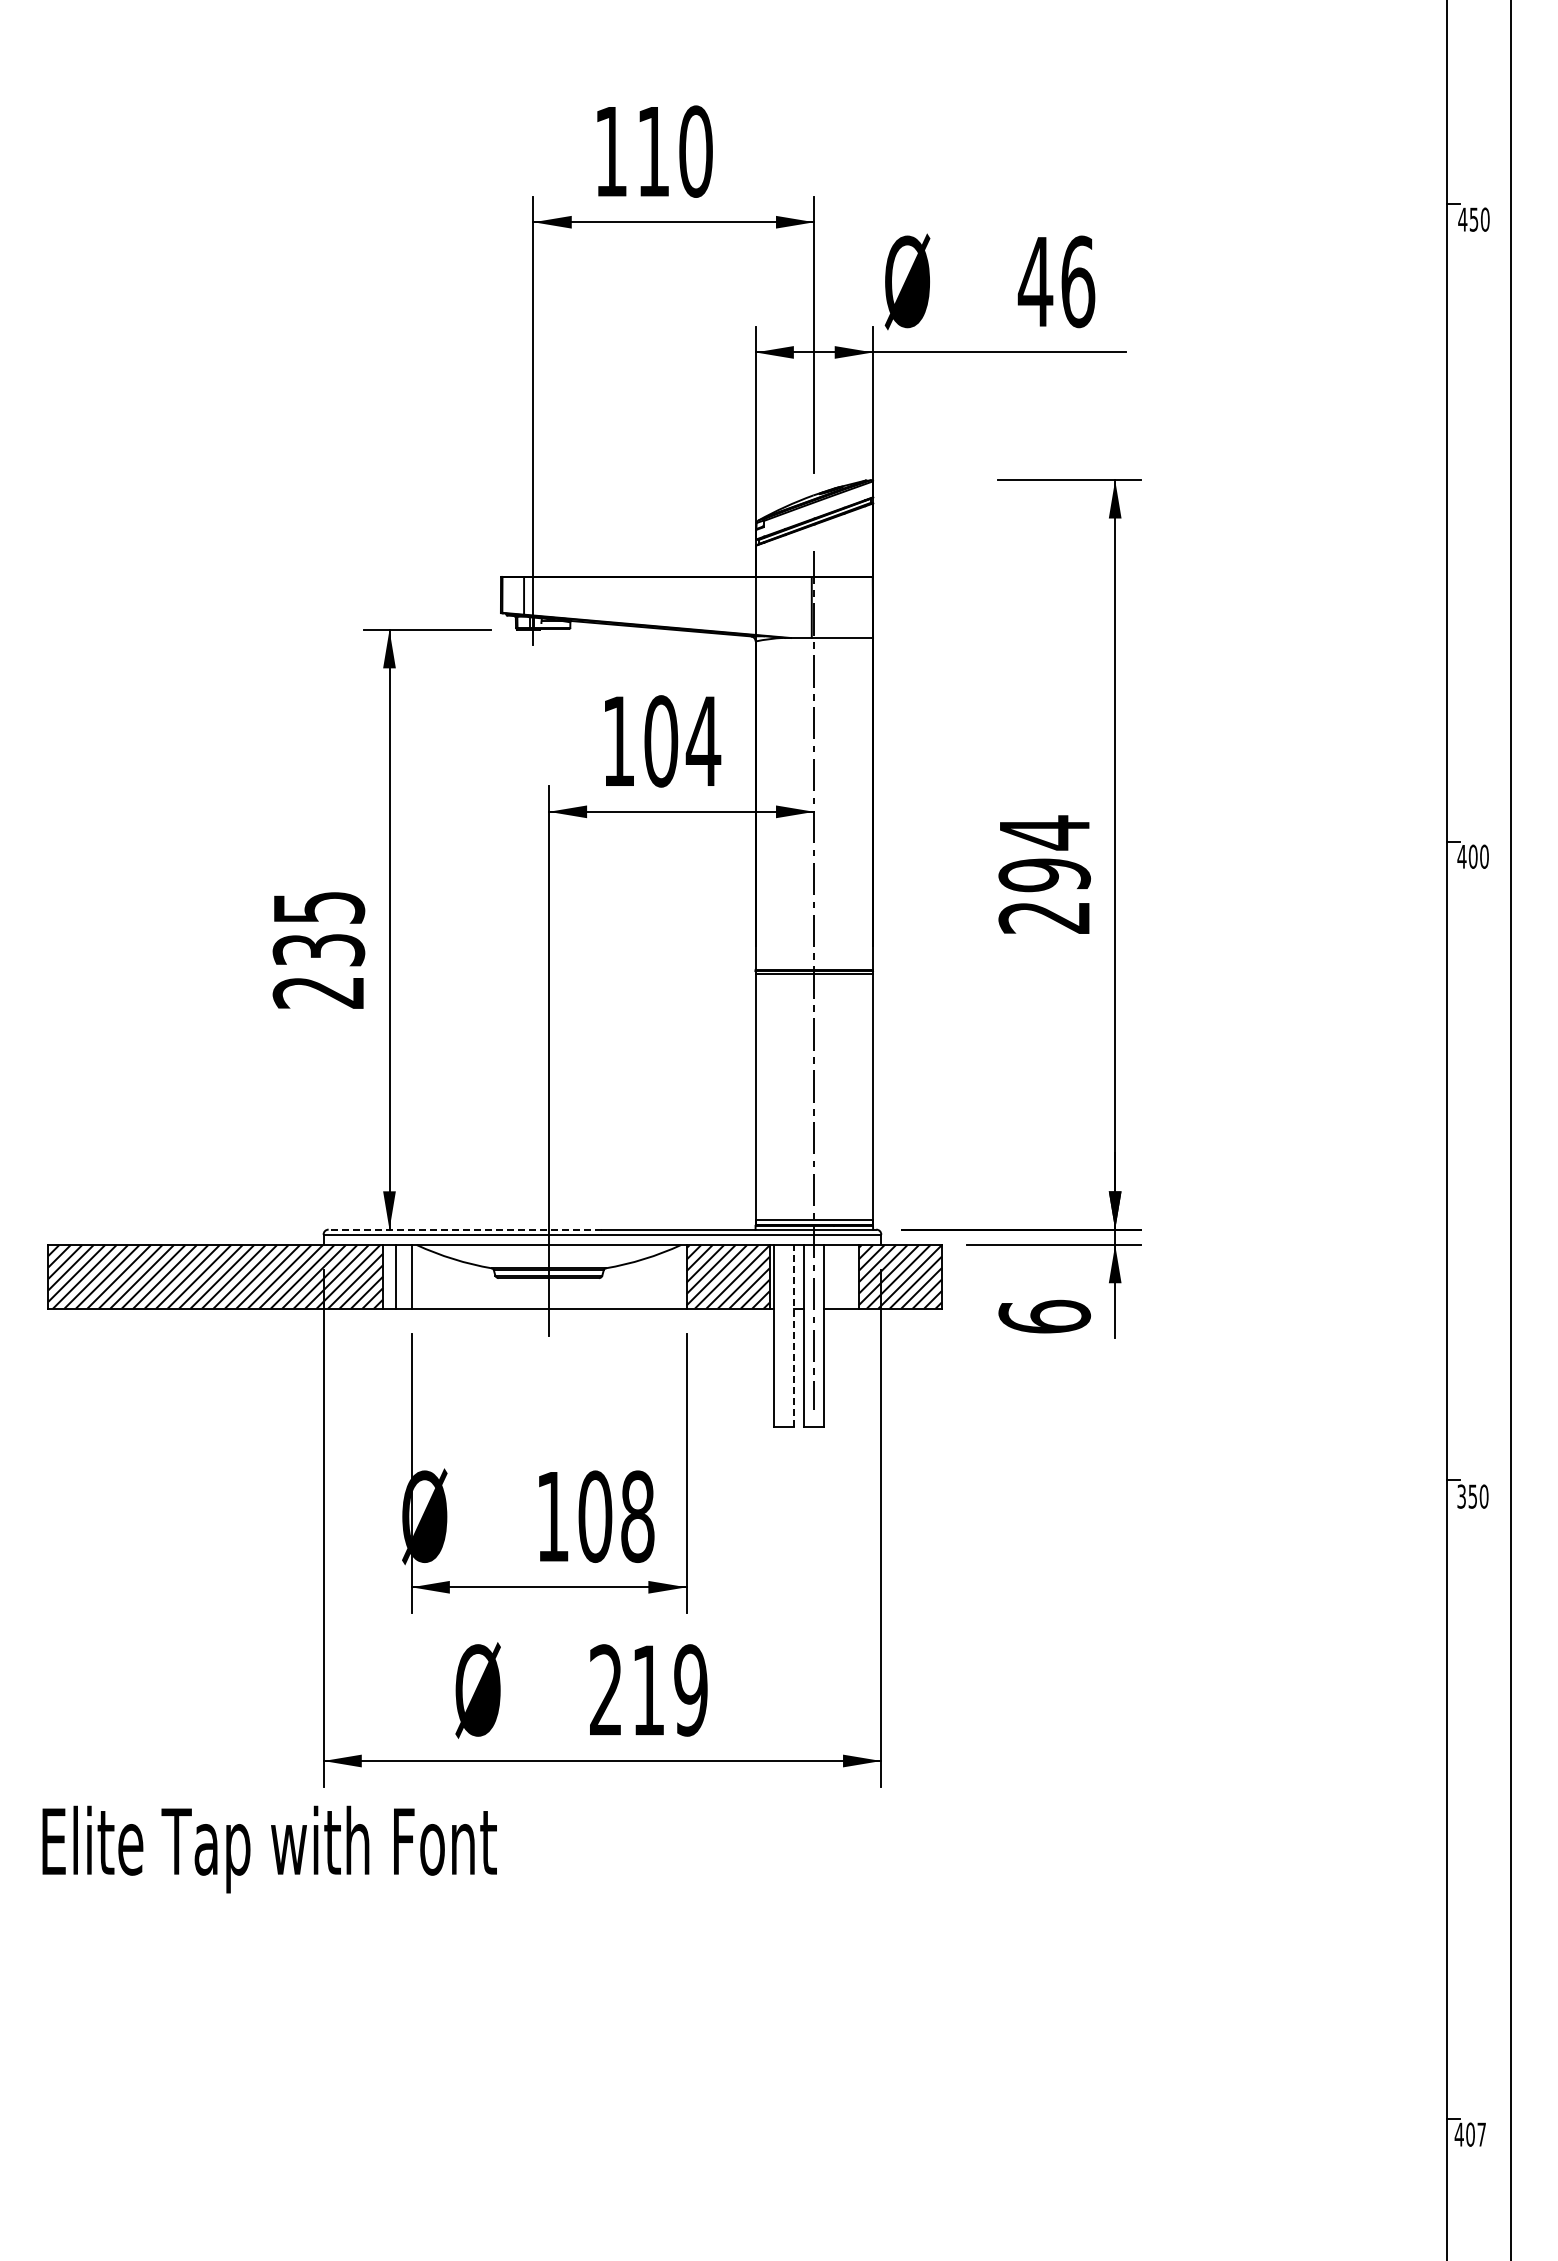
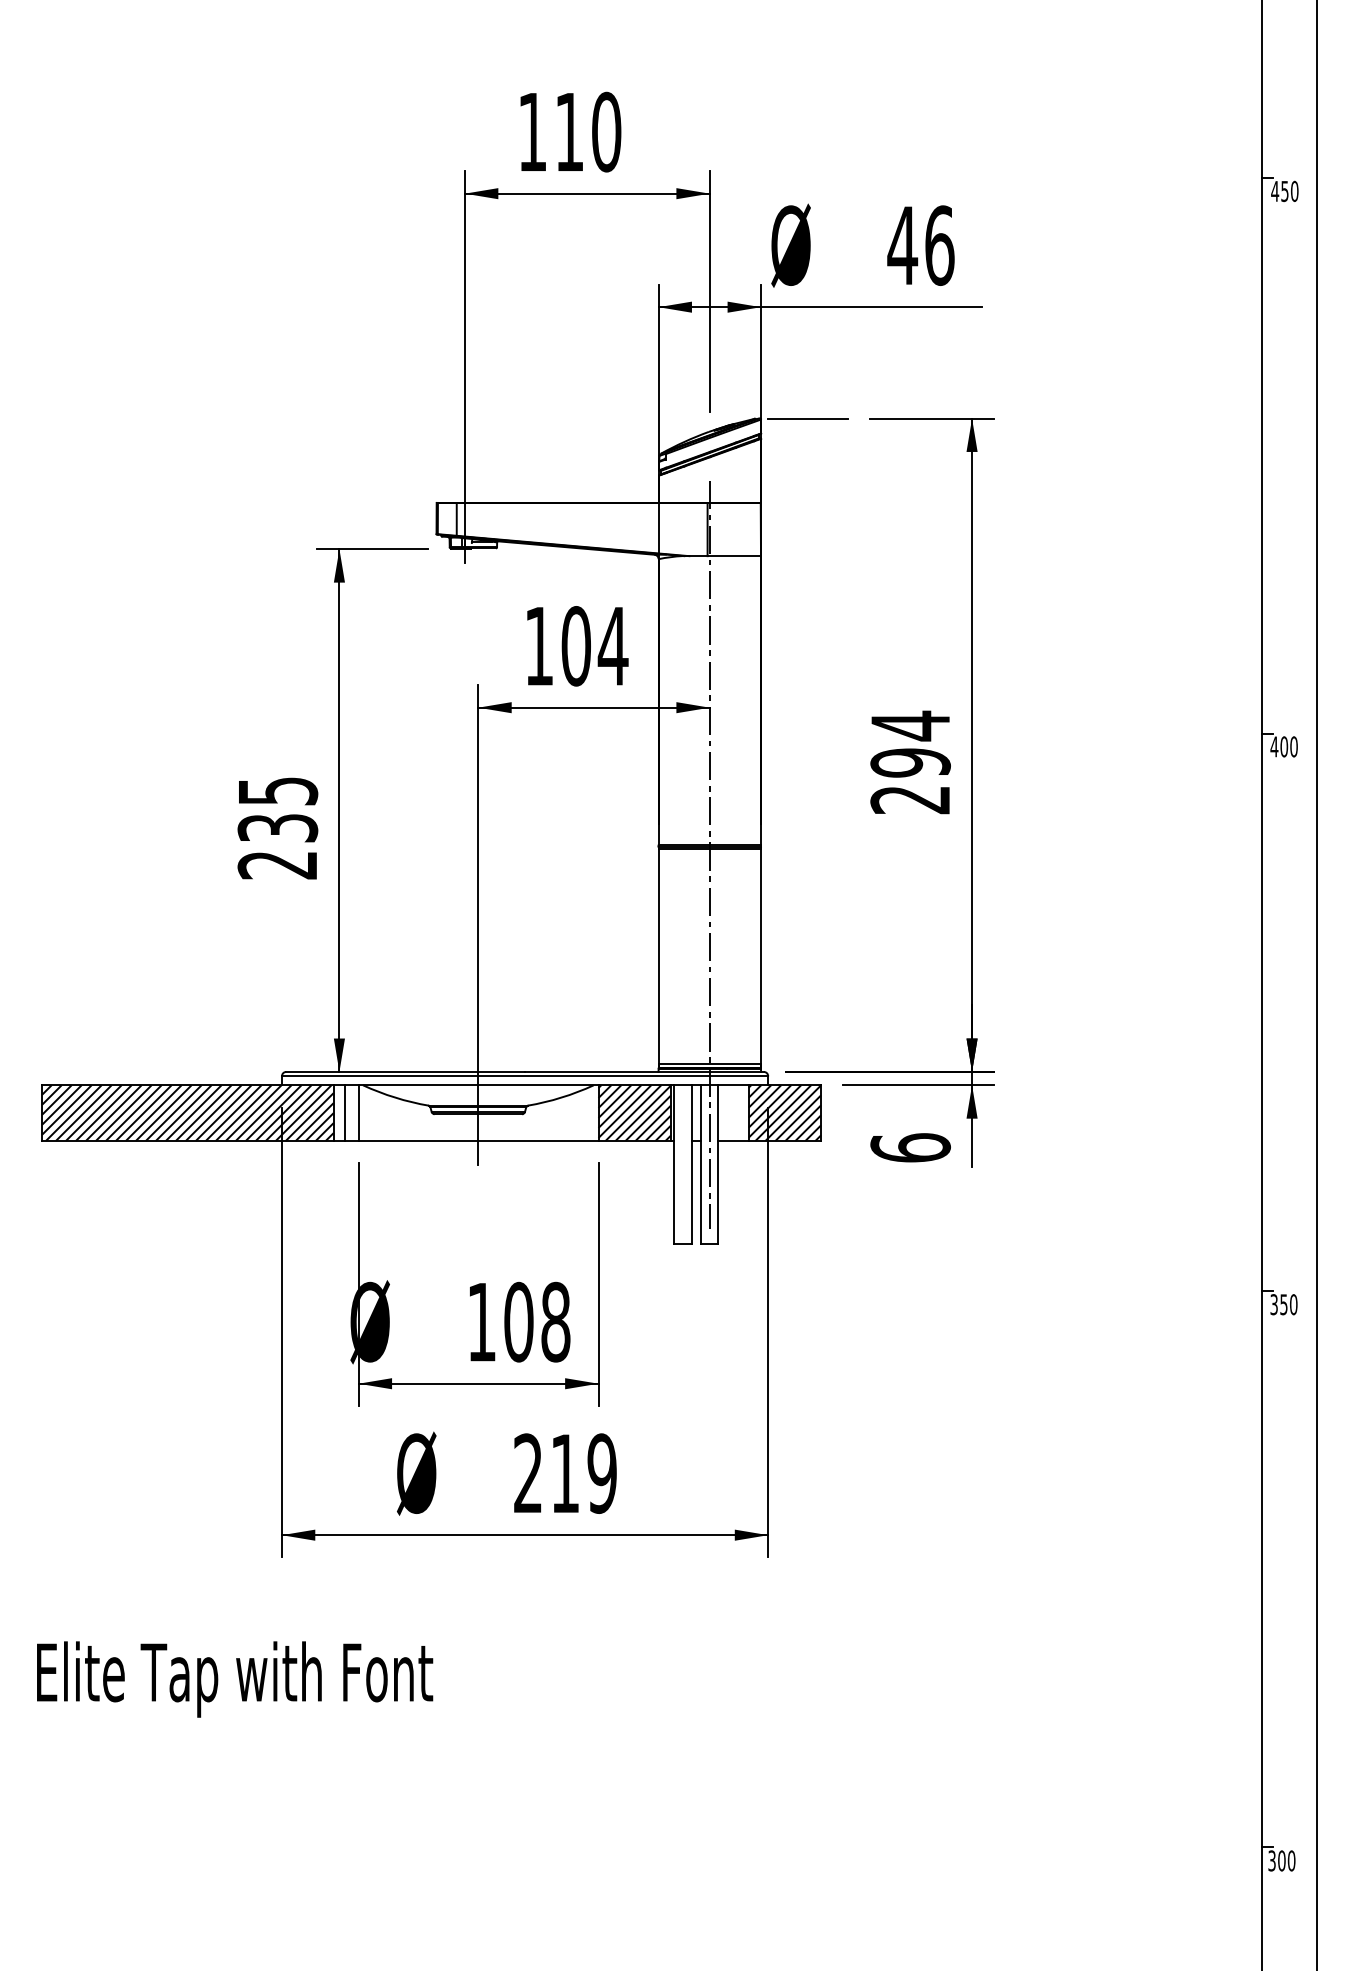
line: (926, 480) -> (807, 418), added
line: (465, 1229) -> (405, 1071), dashed -> solid
line: (793, 1335) -> (691, 1164), dashed -> solid
text: (269, 1849) -> (234, 1679), moved
text: (1470, 2134) -> (1281, 1860), 407 -> 300

